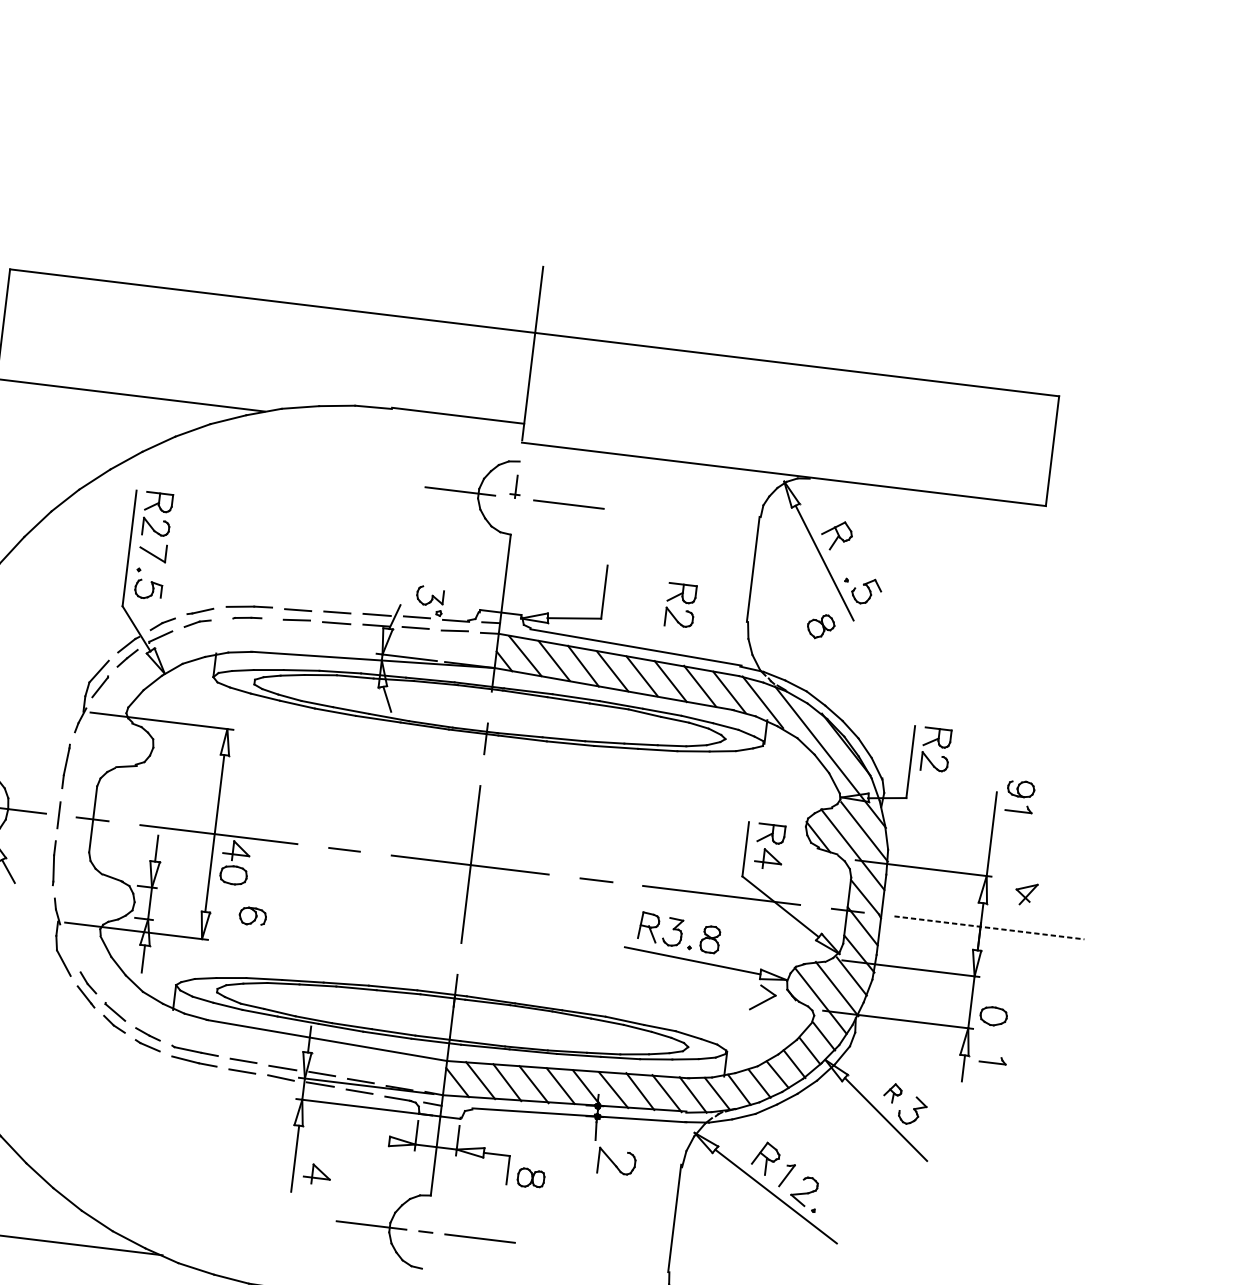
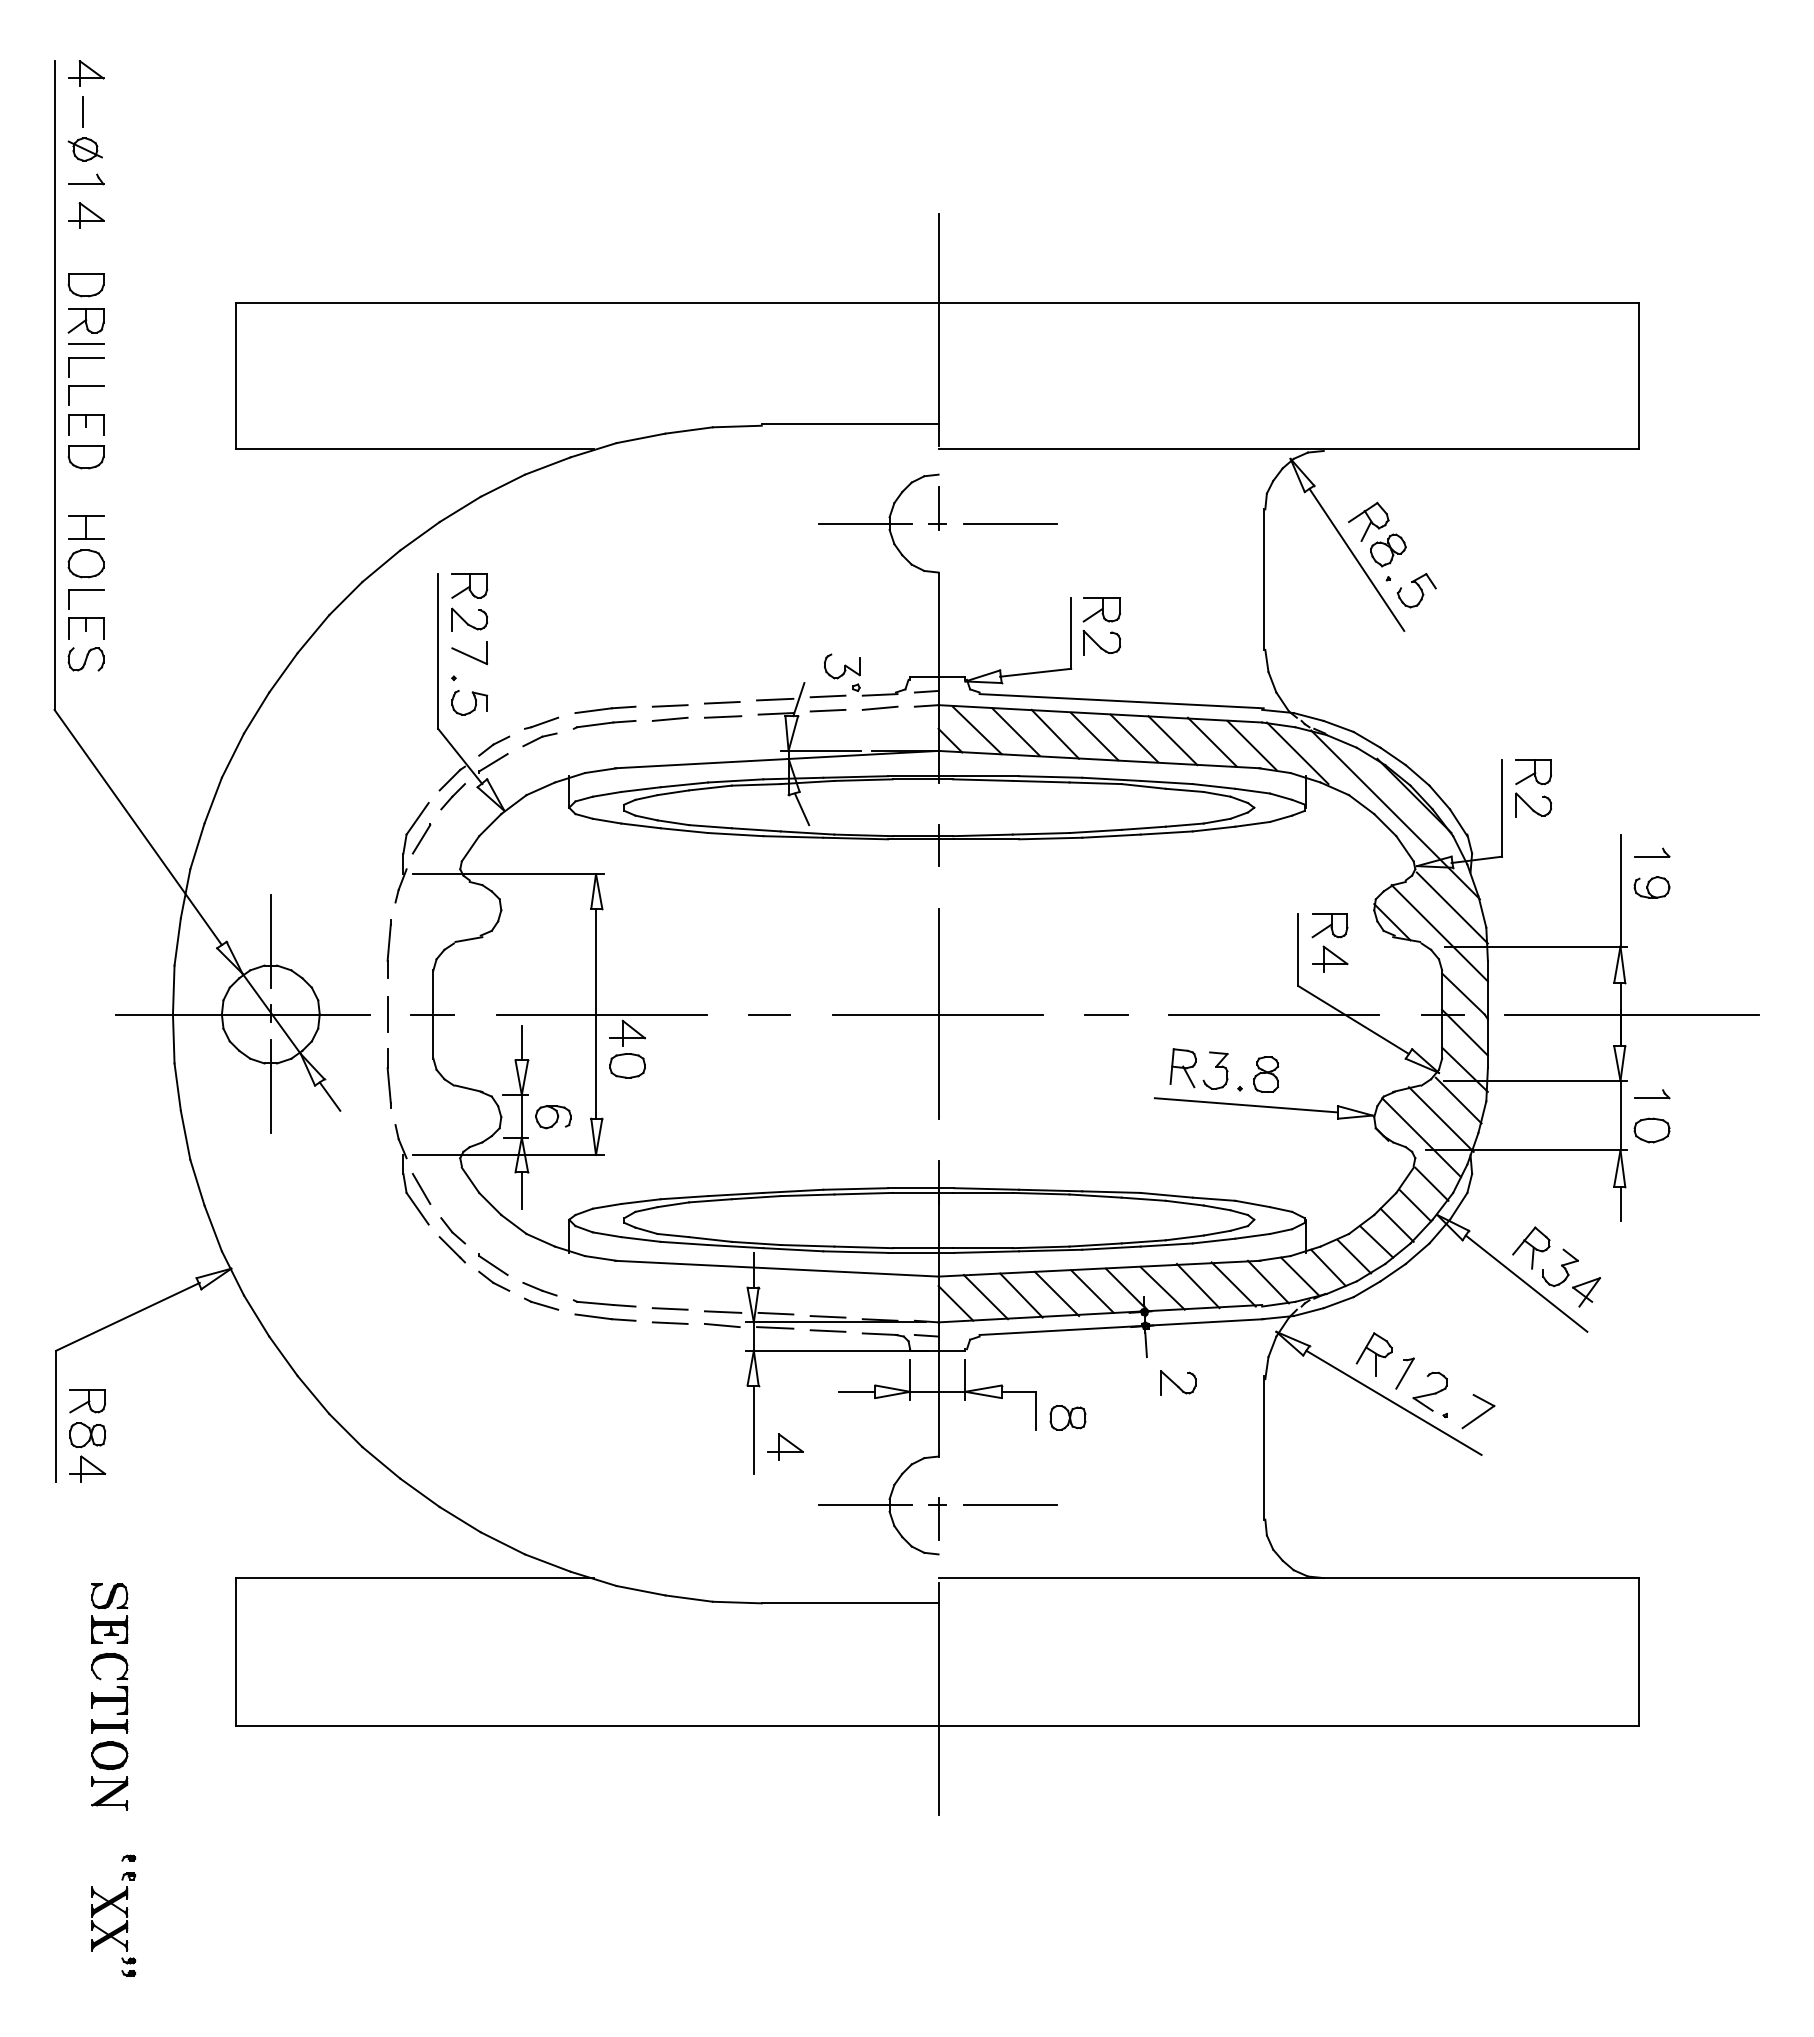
part: (515, 486) -> (937, 508), size x1.43
part: (683, 601) -> (1104, 620), moved
part: (247, 618) -> (604, 724), size x1.67
part: (821, 626) -> (1388, 550), moved
part: (1020, 789) -> (1651, 887), moved
part: (1026, 894) -> (1586, 1292), moved
part: (252, 916) -> (553, 1117), moved
line: (989, 927) -> (1632, 1014), dashed -> solid
line: (68, 948) -> (421, 1188), added
part: (763, 998) -> (1478, 1411), moved
part: (993, 1060) -> (1652, 1094), moved
part: (892, 1092) -> (1531, 1247), size x1.67
line: (376, 1139) -> (857, 1391), added
part: (616, 1161) -> (1178, 1382), size x0.71
line: (425, 1241) -> (938, 1518), added

